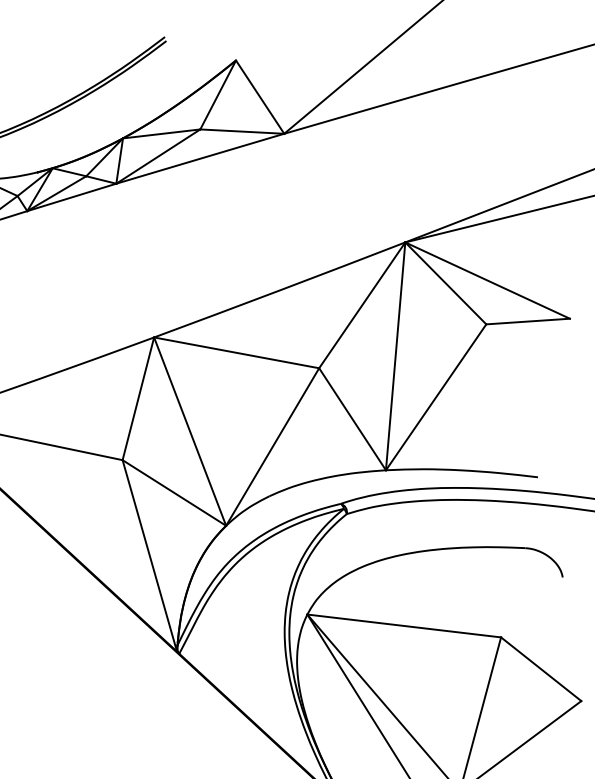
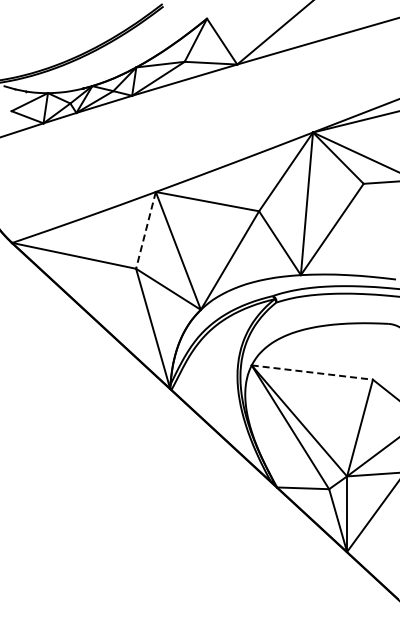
line: (137, 398) -> (145, 230), solid -> dashed
line: (404, 625) -> (312, 372), solid -> dashed

